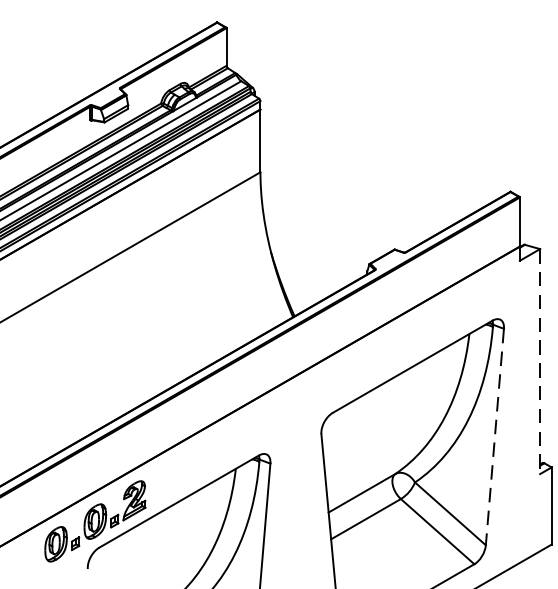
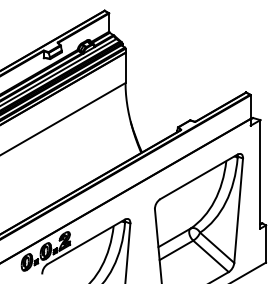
line: (540, 361) -> (260, 174), dashed -> solid
line: (494, 438) -> (238, 211), dashed -> solid

